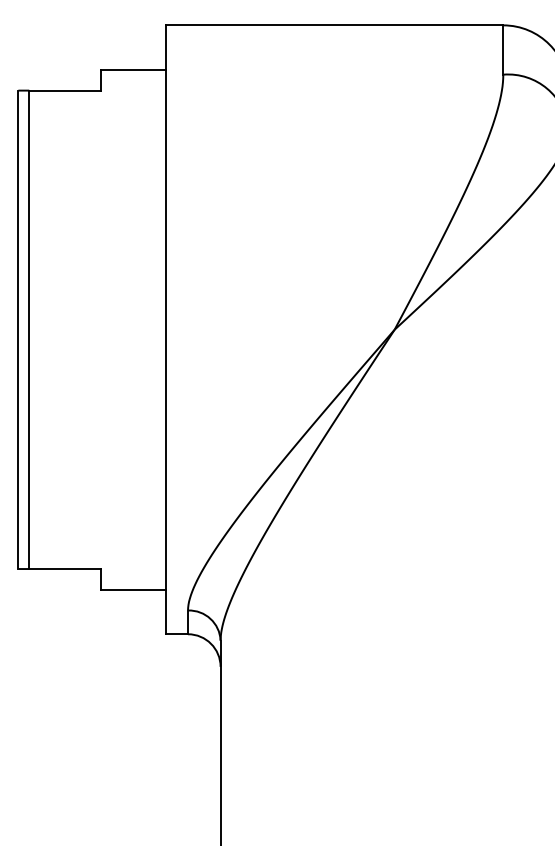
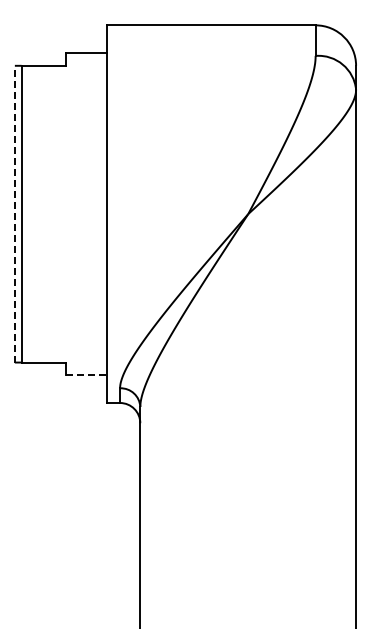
line: (17, 328) -> (14, 213), solid -> dashed
line: (133, 589) -> (86, 375), solid -> dashed

